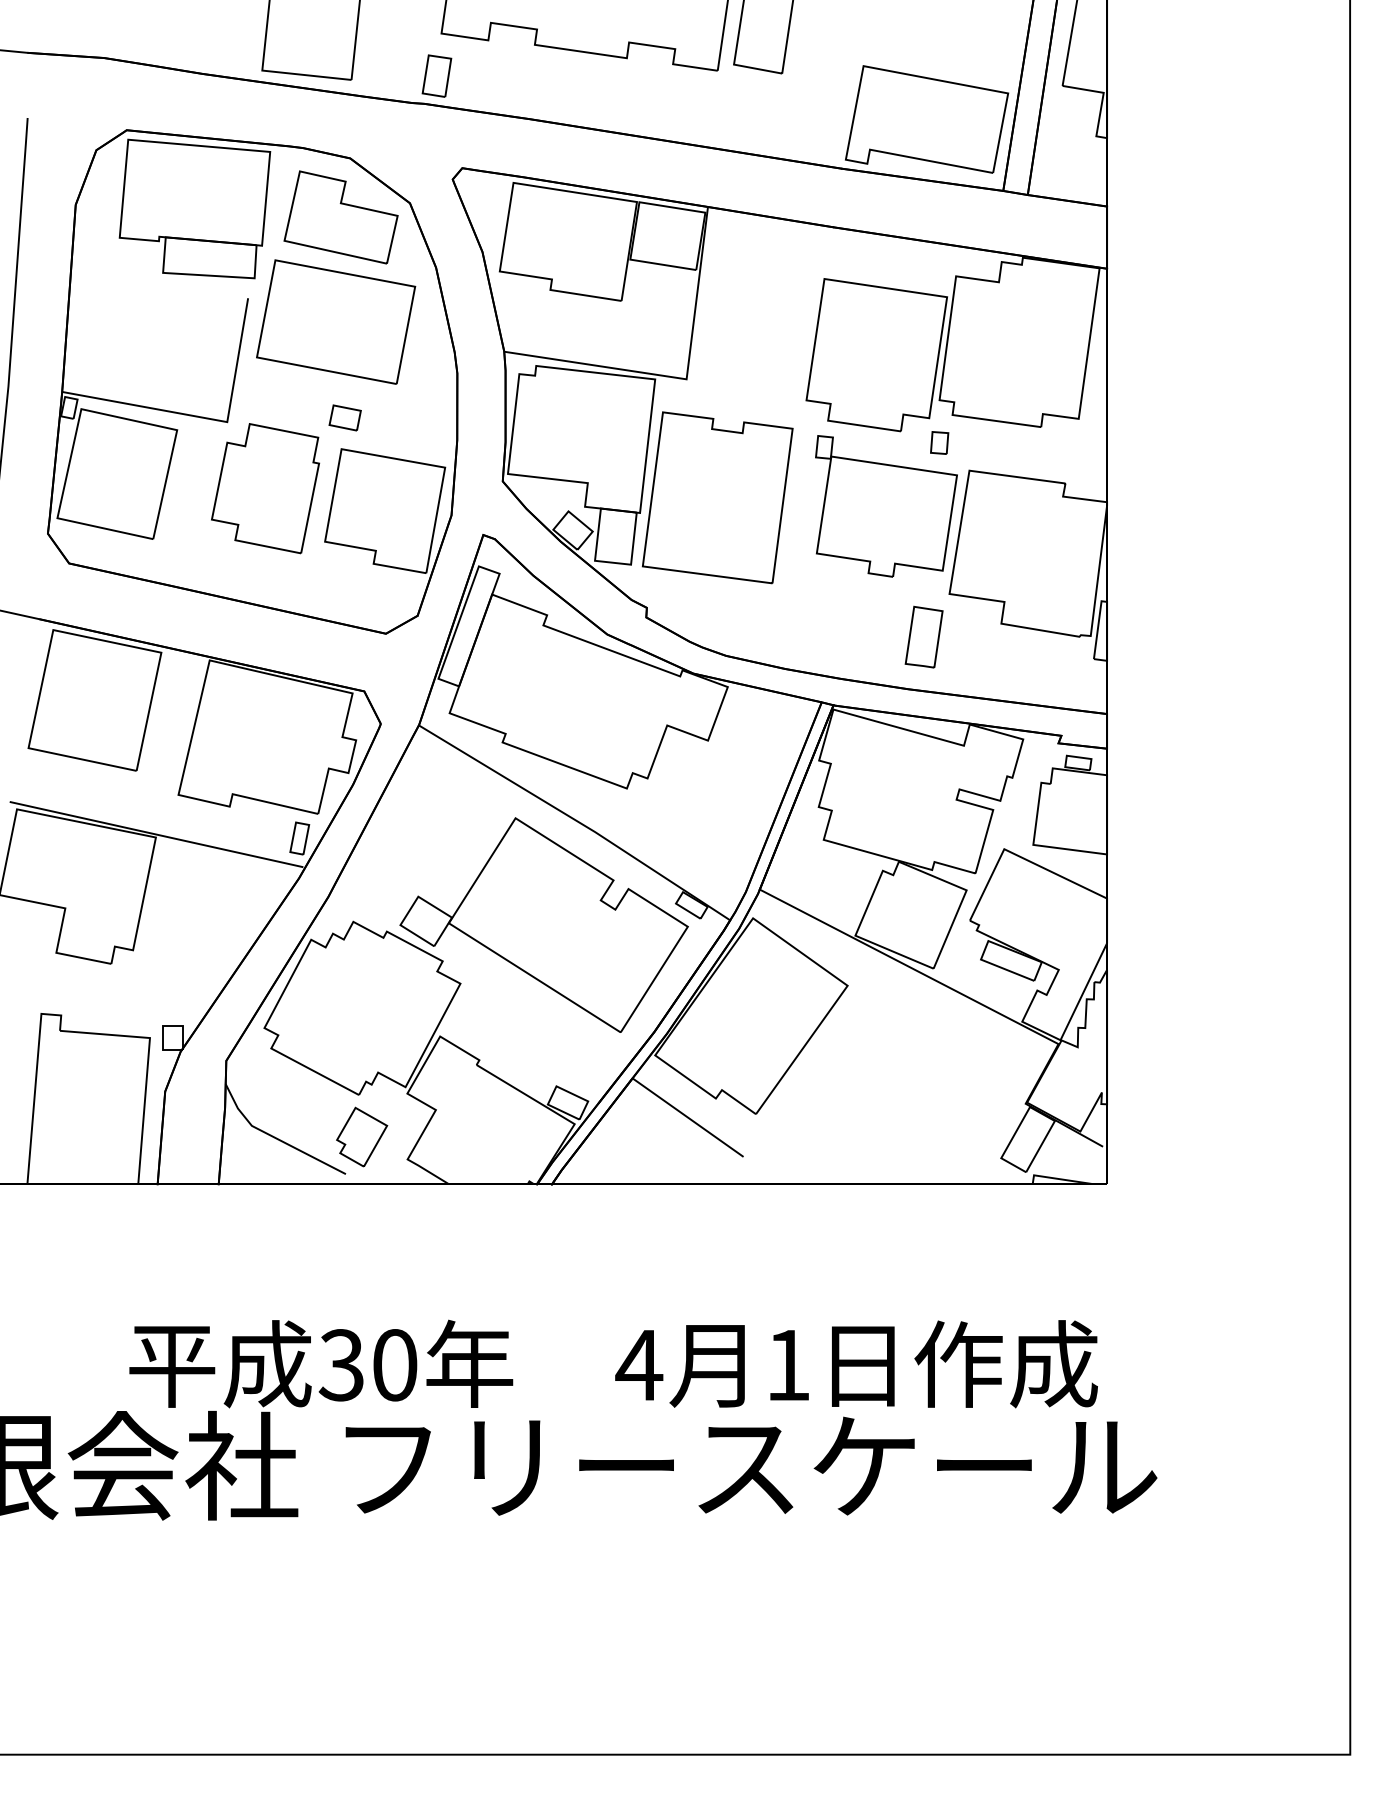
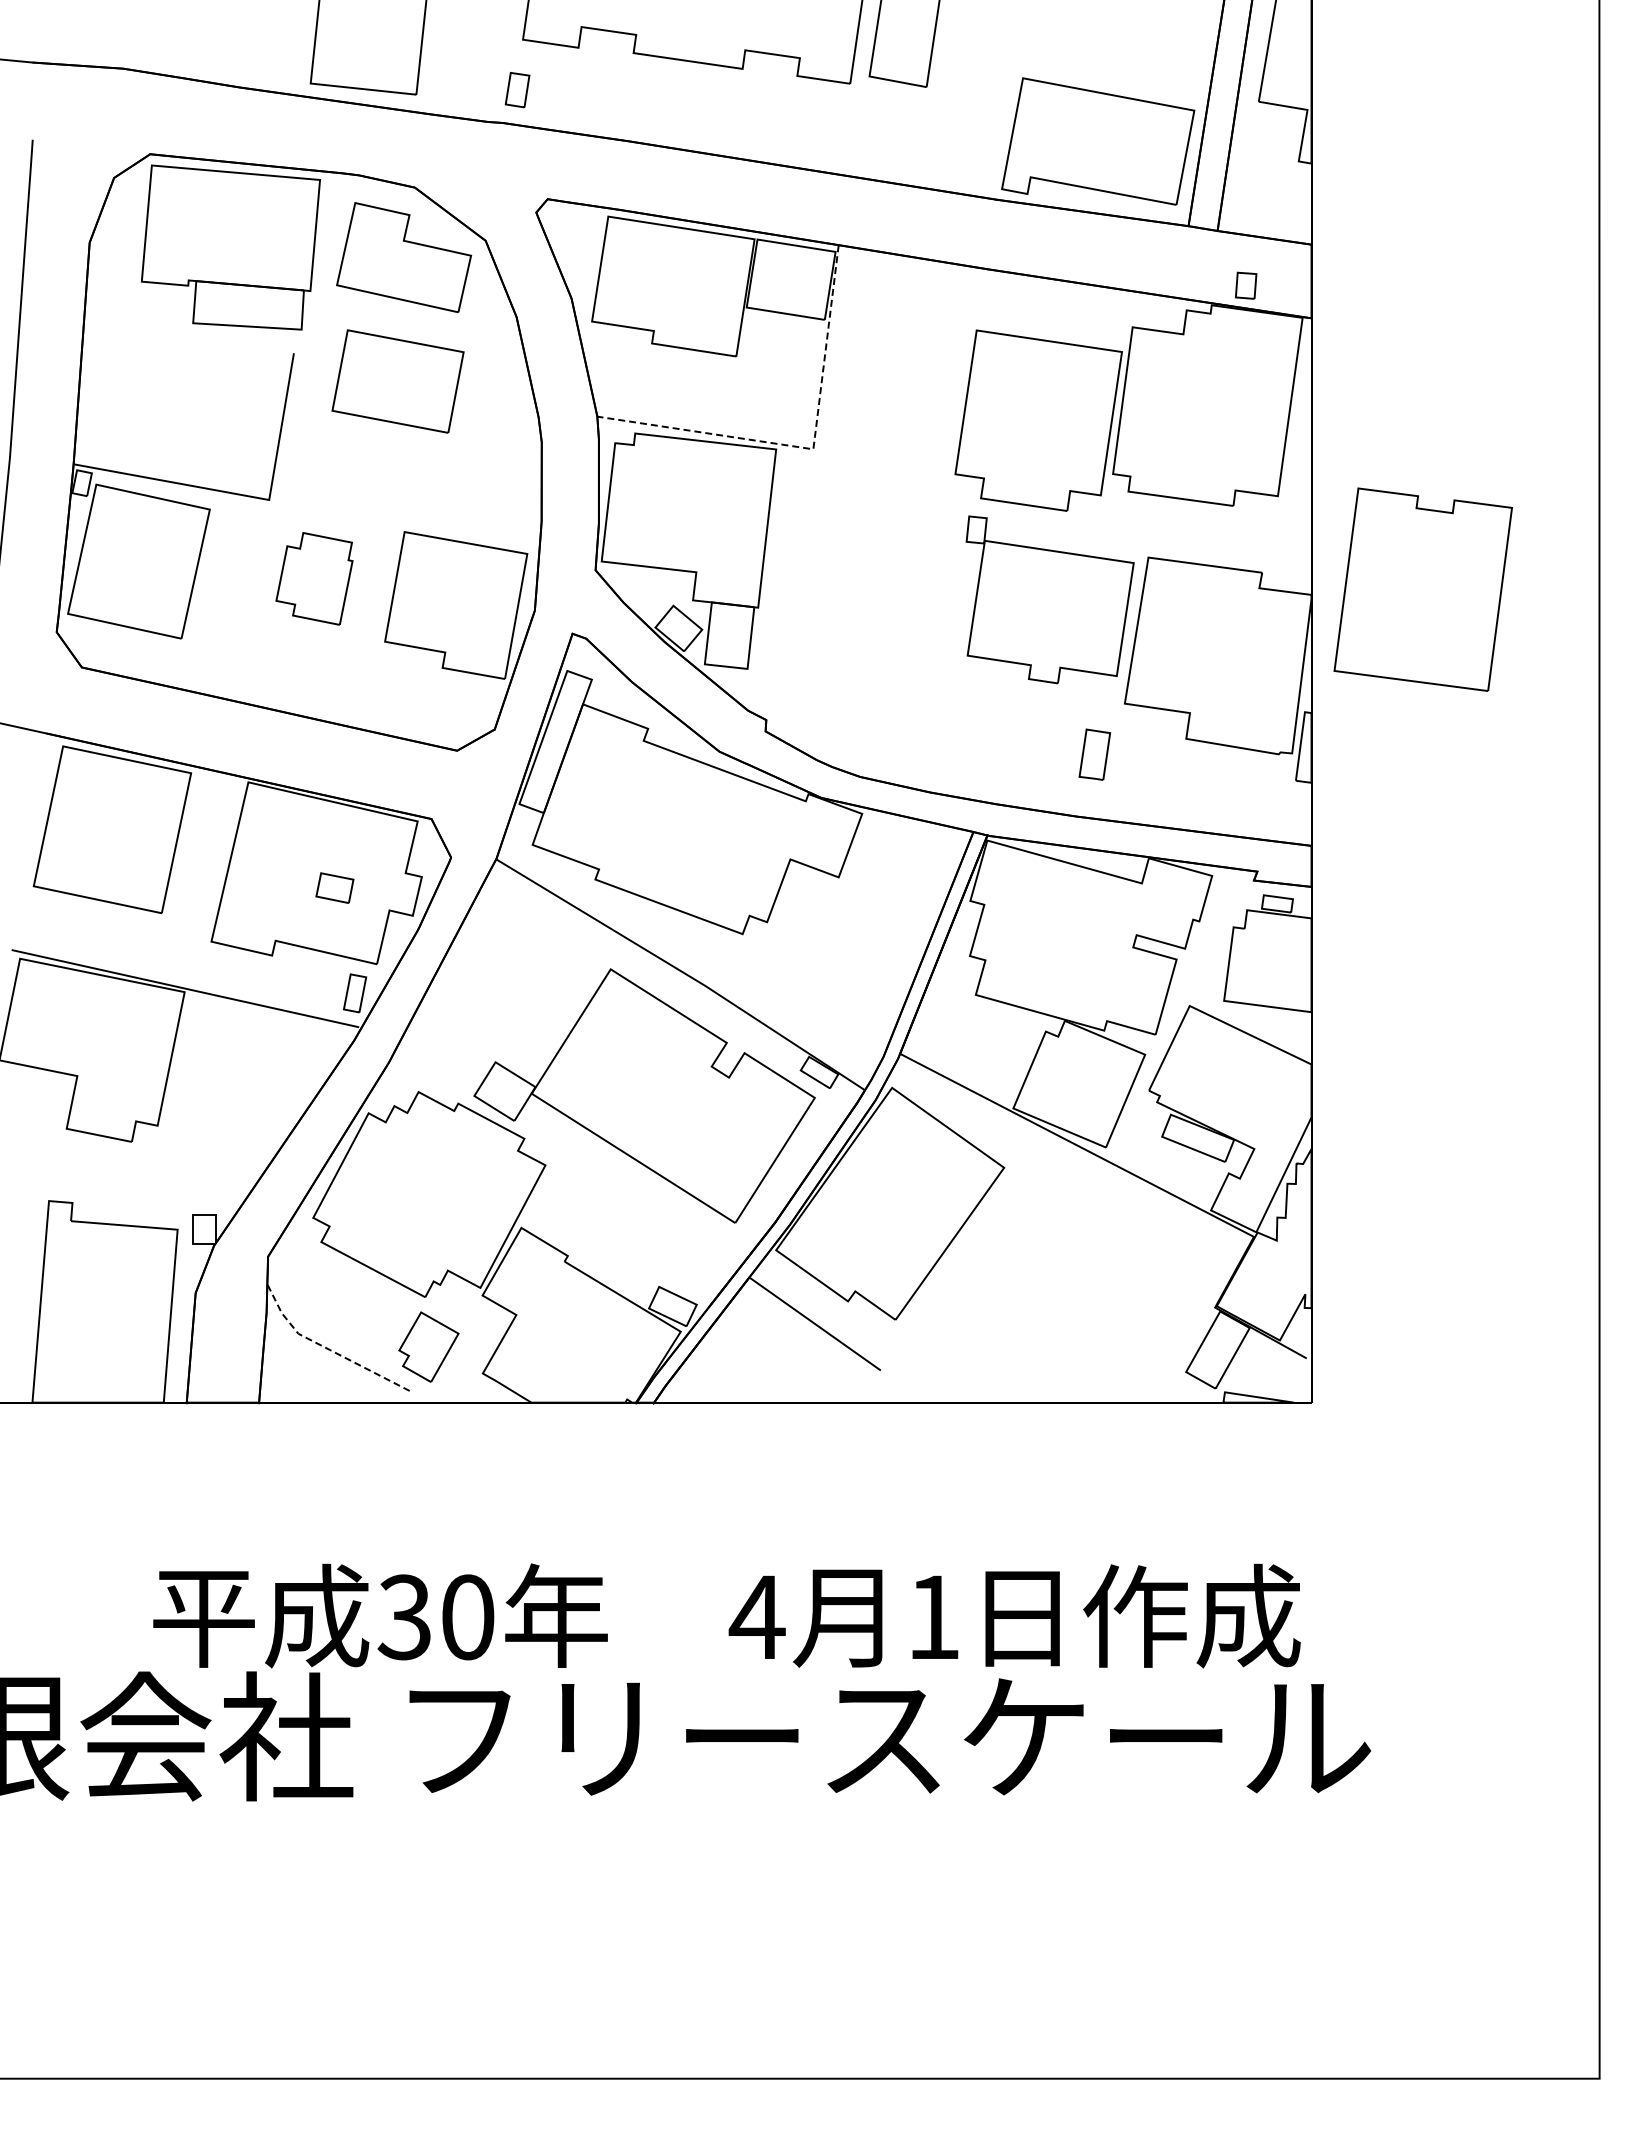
part: (436, 75) -> (517, 89), size x0.7
part: (335, 322) -> (397, 381), size x0.7
line: (681, 378) -> (807, 448), solid -> dashed
part: (344, 417) -> (334, 887), moved
part: (939, 442) -> (1246, 285), moved
part: (265, 488) -> (314, 578), size x0.6
part: (717, 497) -> (1422, 589), moved
part: (923, 636) -> (1094, 754), size x0.7
line: (275, 1138) -> (326, 1348), solid -> dashed

